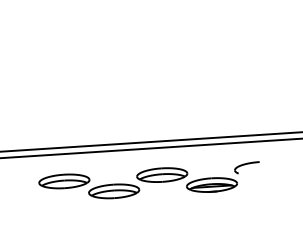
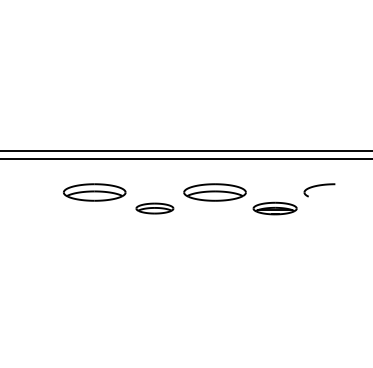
part: (211, 184) -> (274, 208), size x0.7
part: (113, 191) -> (154, 208), size x0.6

